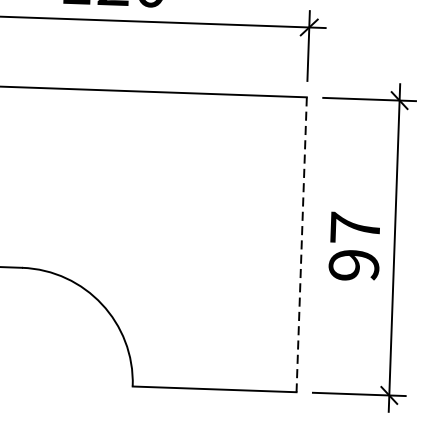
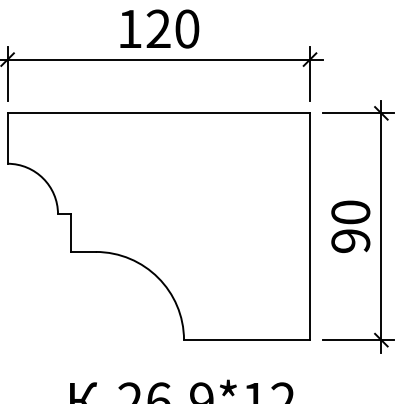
text: (354, 228) -> (350, 212), 97 -> 90
line: (302, 245) -> (310, 227), dashed -> solid

